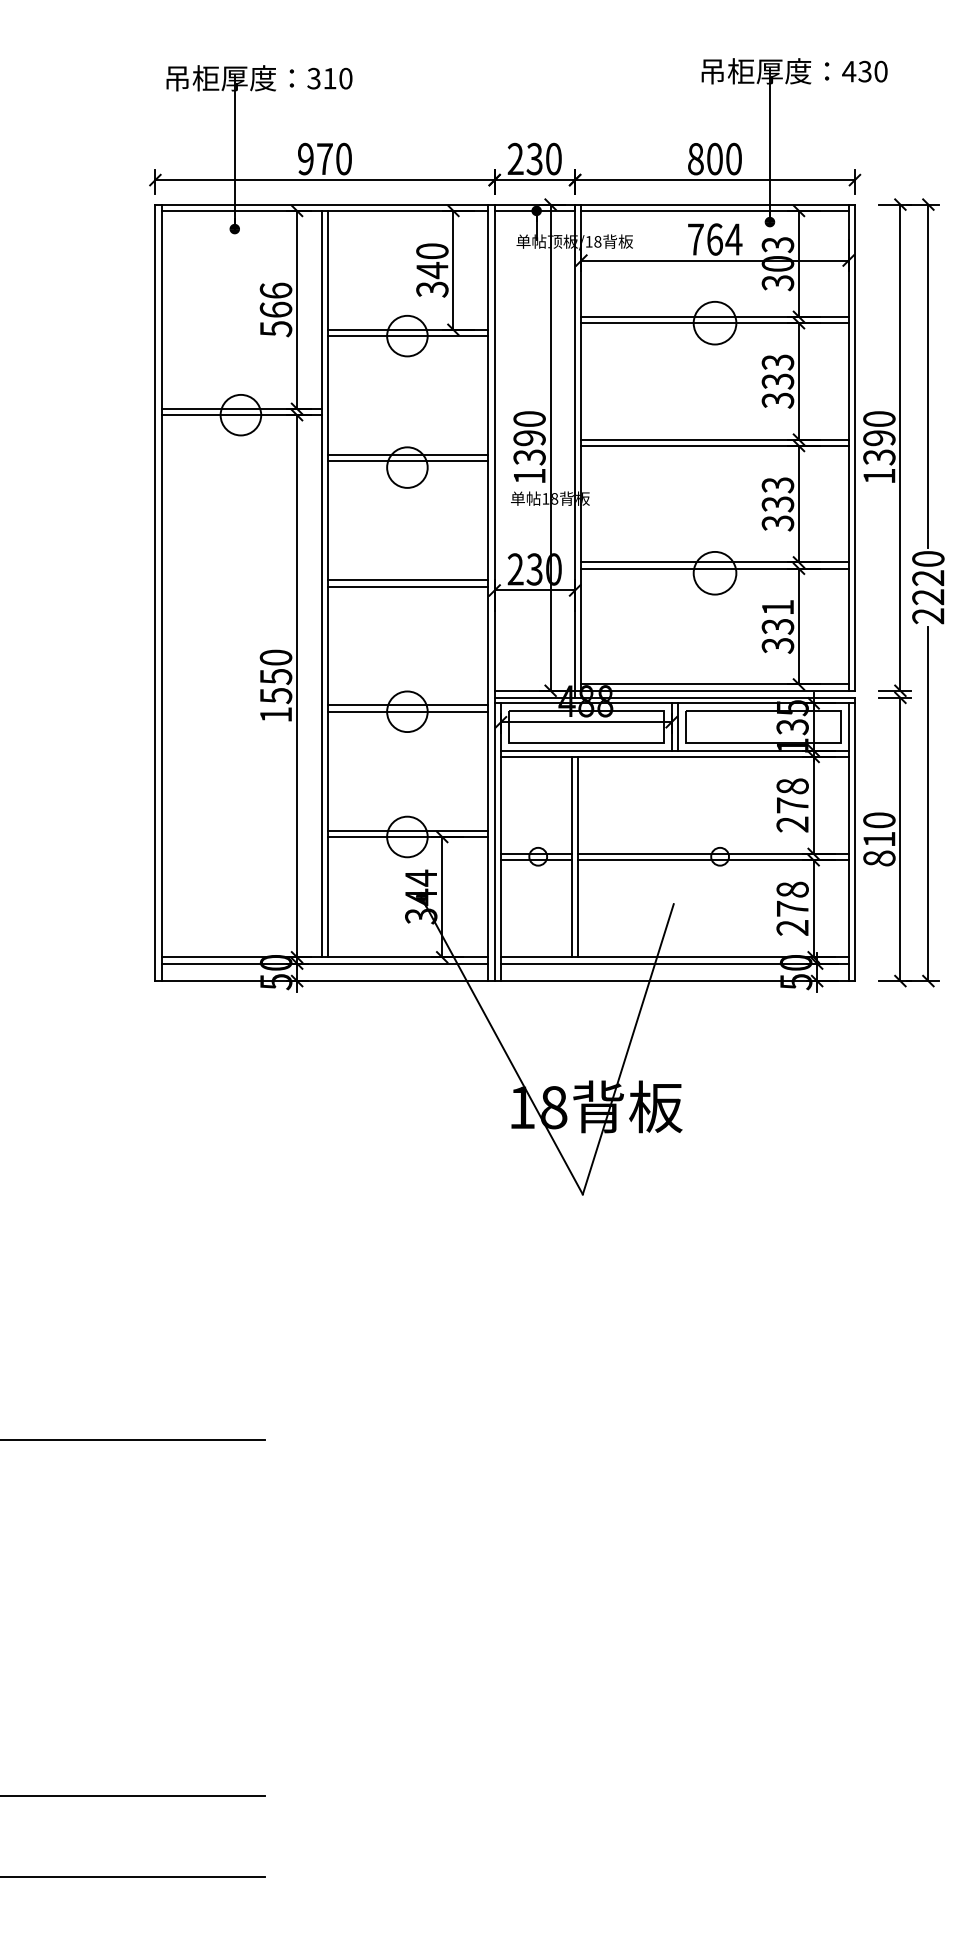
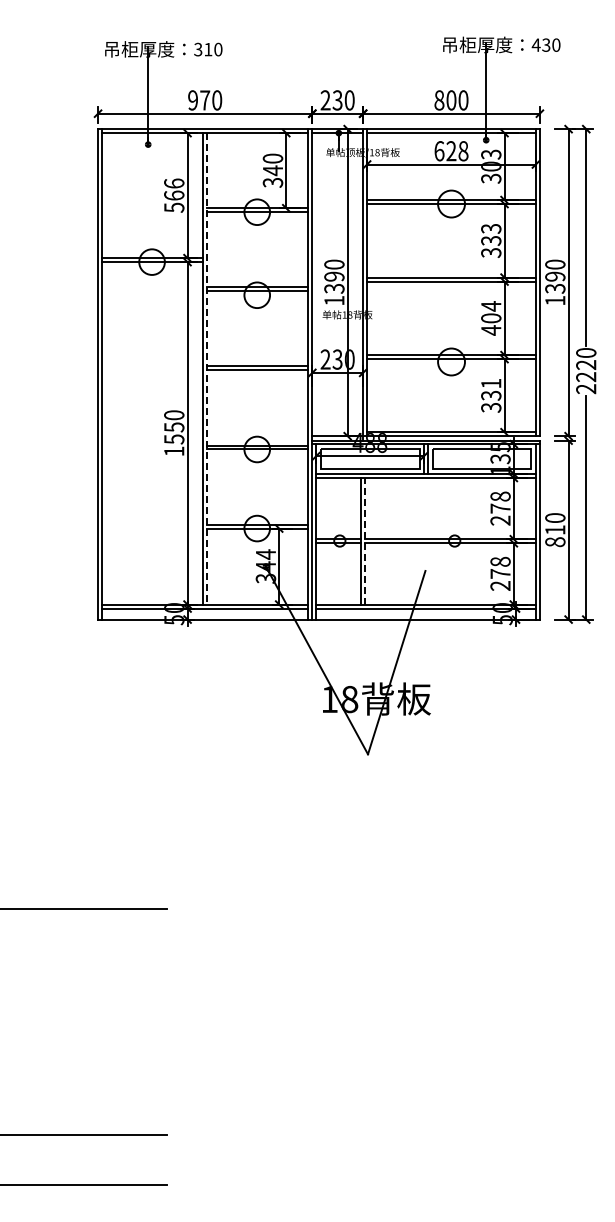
text: (714, 239) -> (451, 151), 764 -> 628
text: (778, 504) -> (491, 318), 333 -> 404
line: (328, 583) -> (207, 368), solid -> dashed
line: (578, 855) -> (365, 540), solid -> dashed

